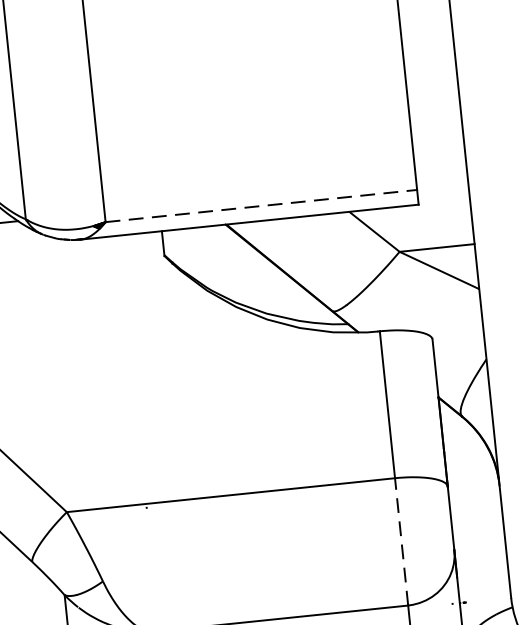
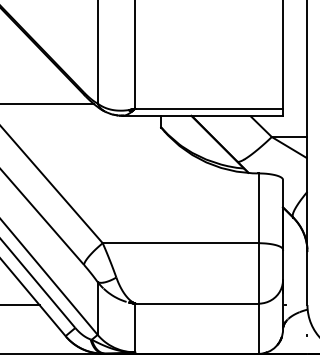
line: (262, 205) -> (209, 108), dashed -> solid
line: (401, 539) -> (258, 272), dashed -> solid

